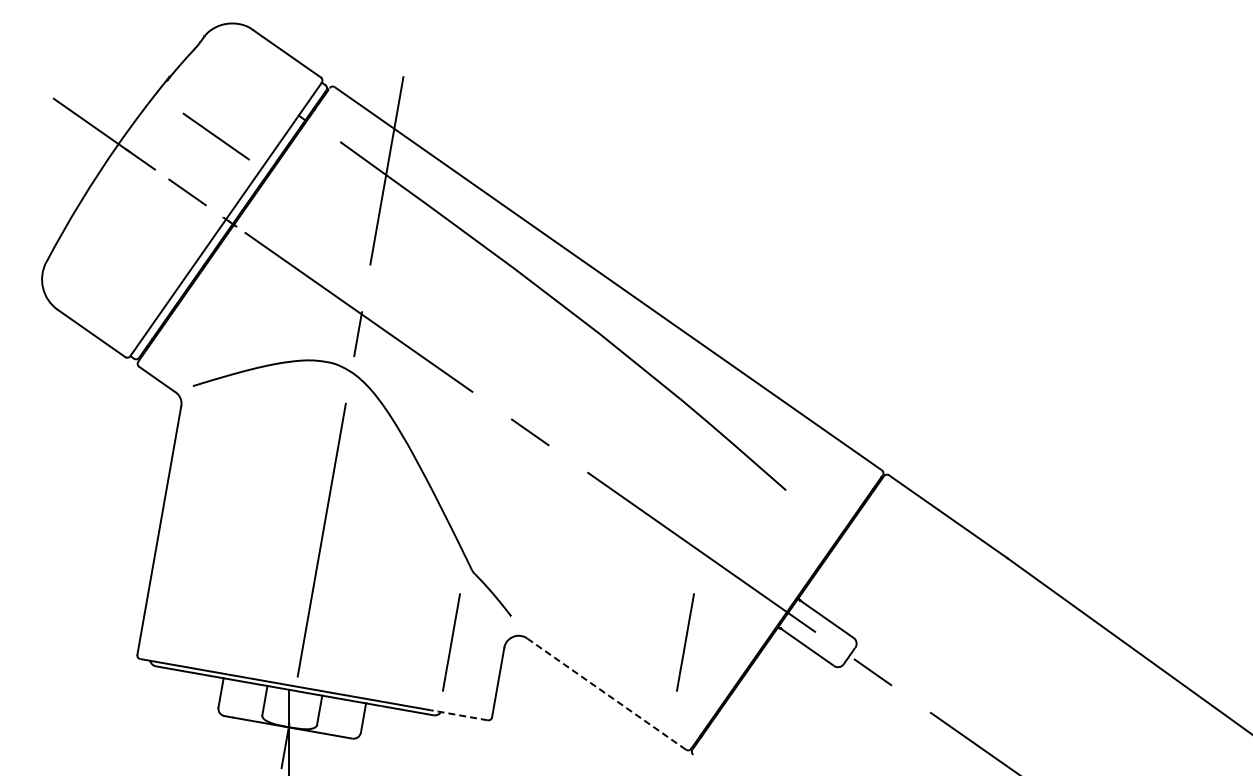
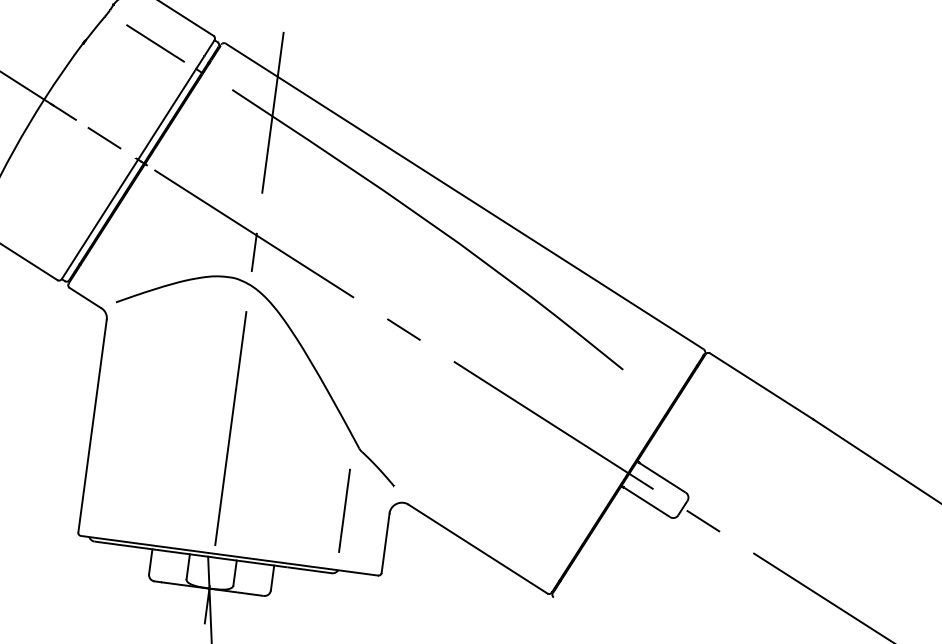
line: (215, 136) -> (154, 43), moved
line: (685, 642) -> (543, 502), removed
line: (606, 694) -> (477, 549), dashed -> solid
line: (458, 715) -> (353, 572), dashed -> solid

